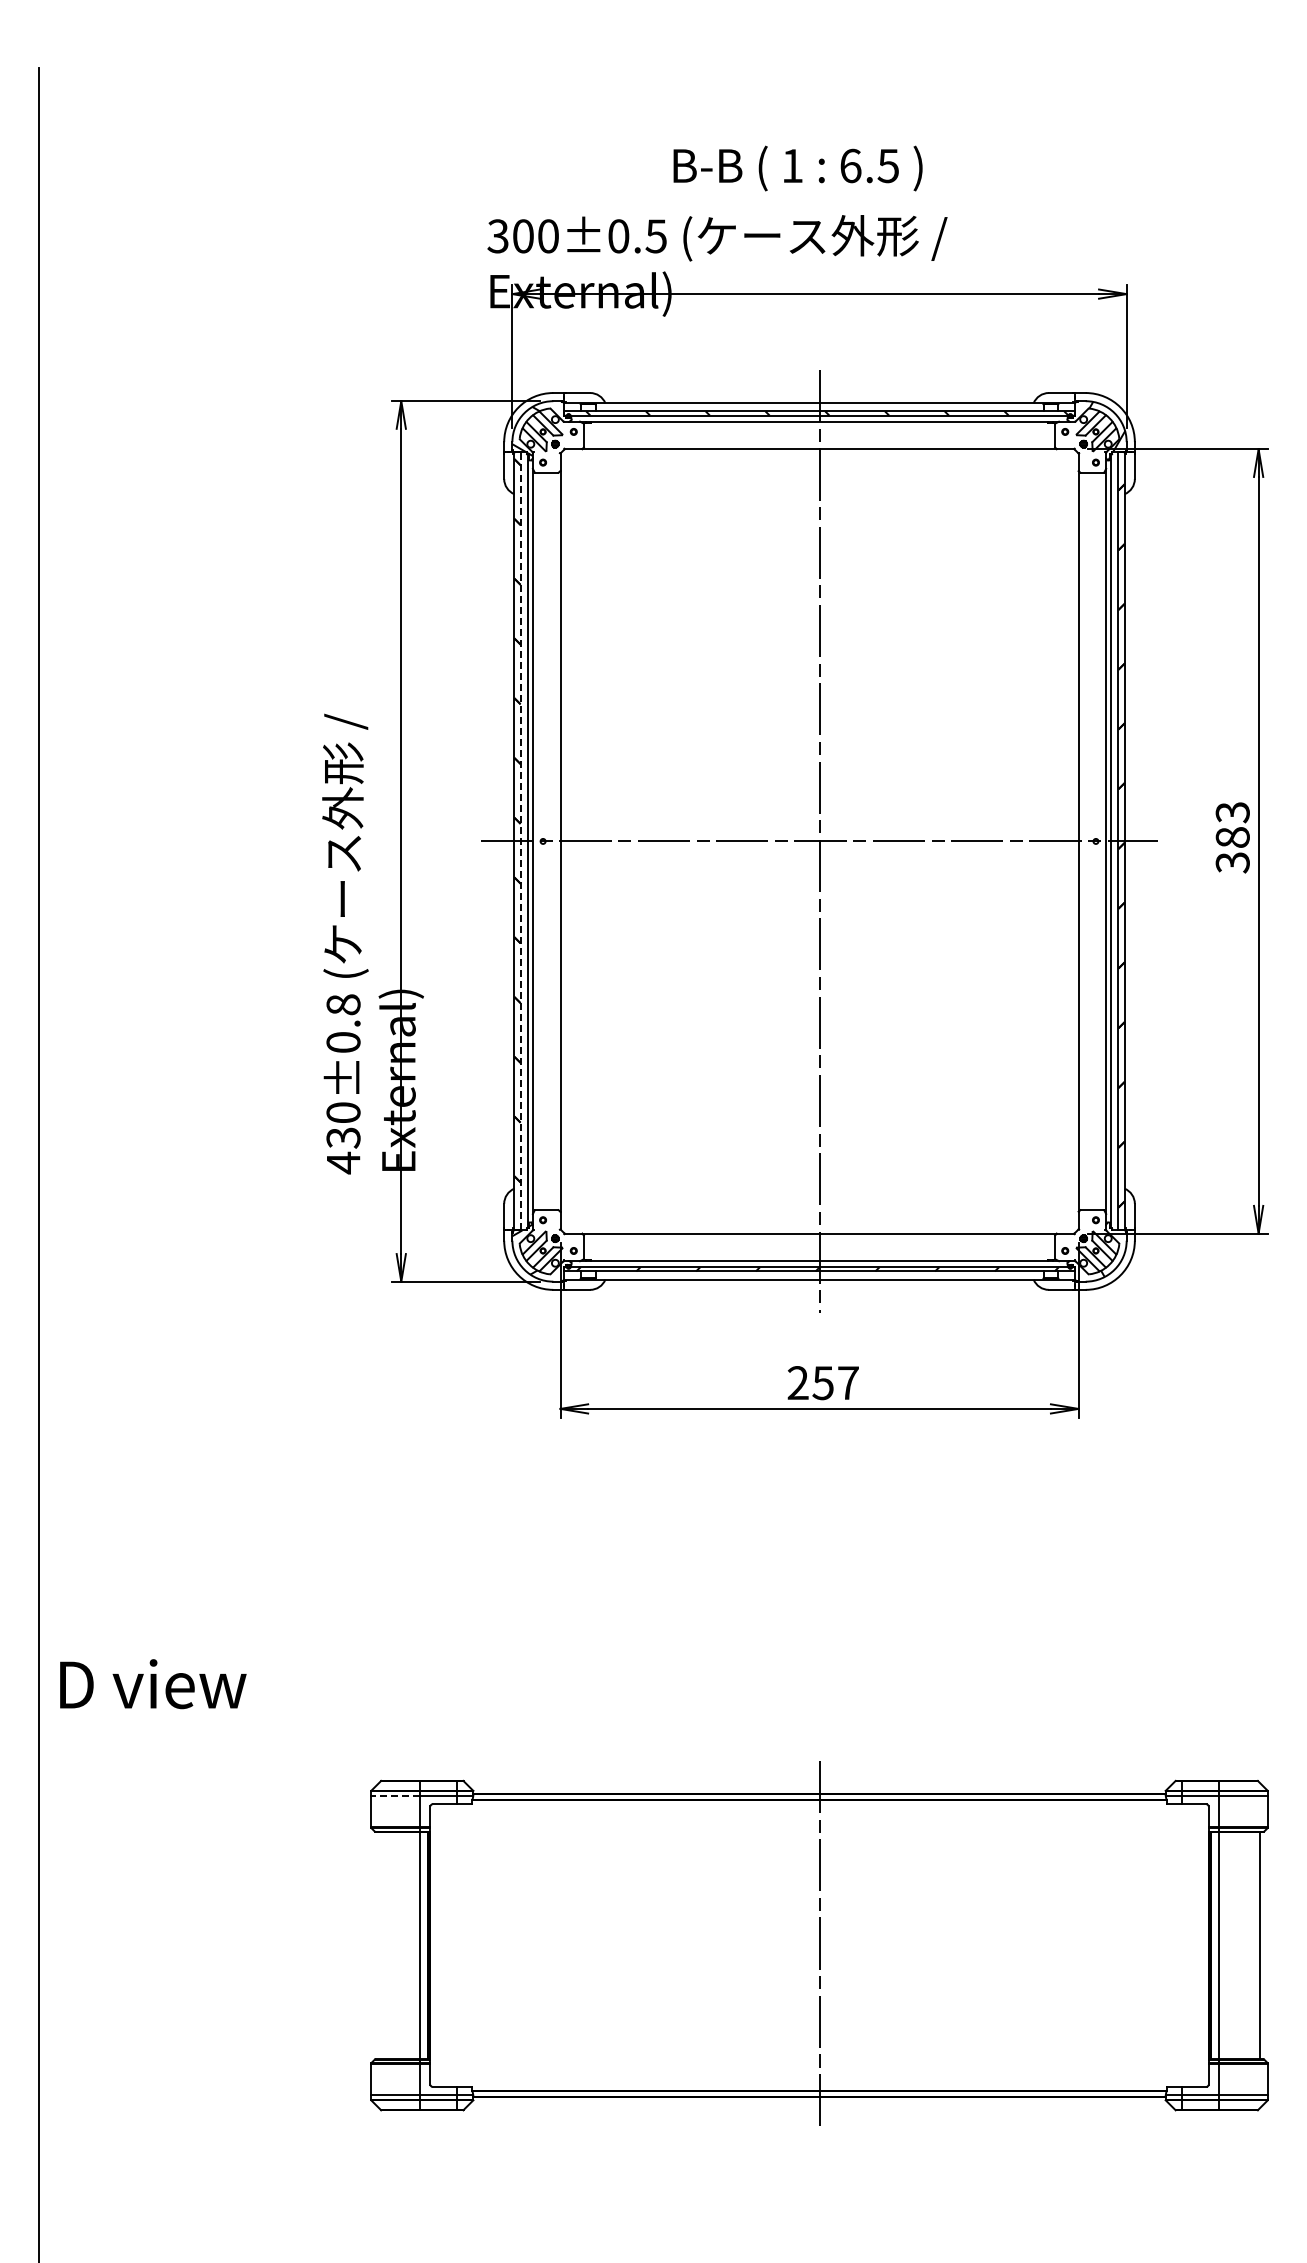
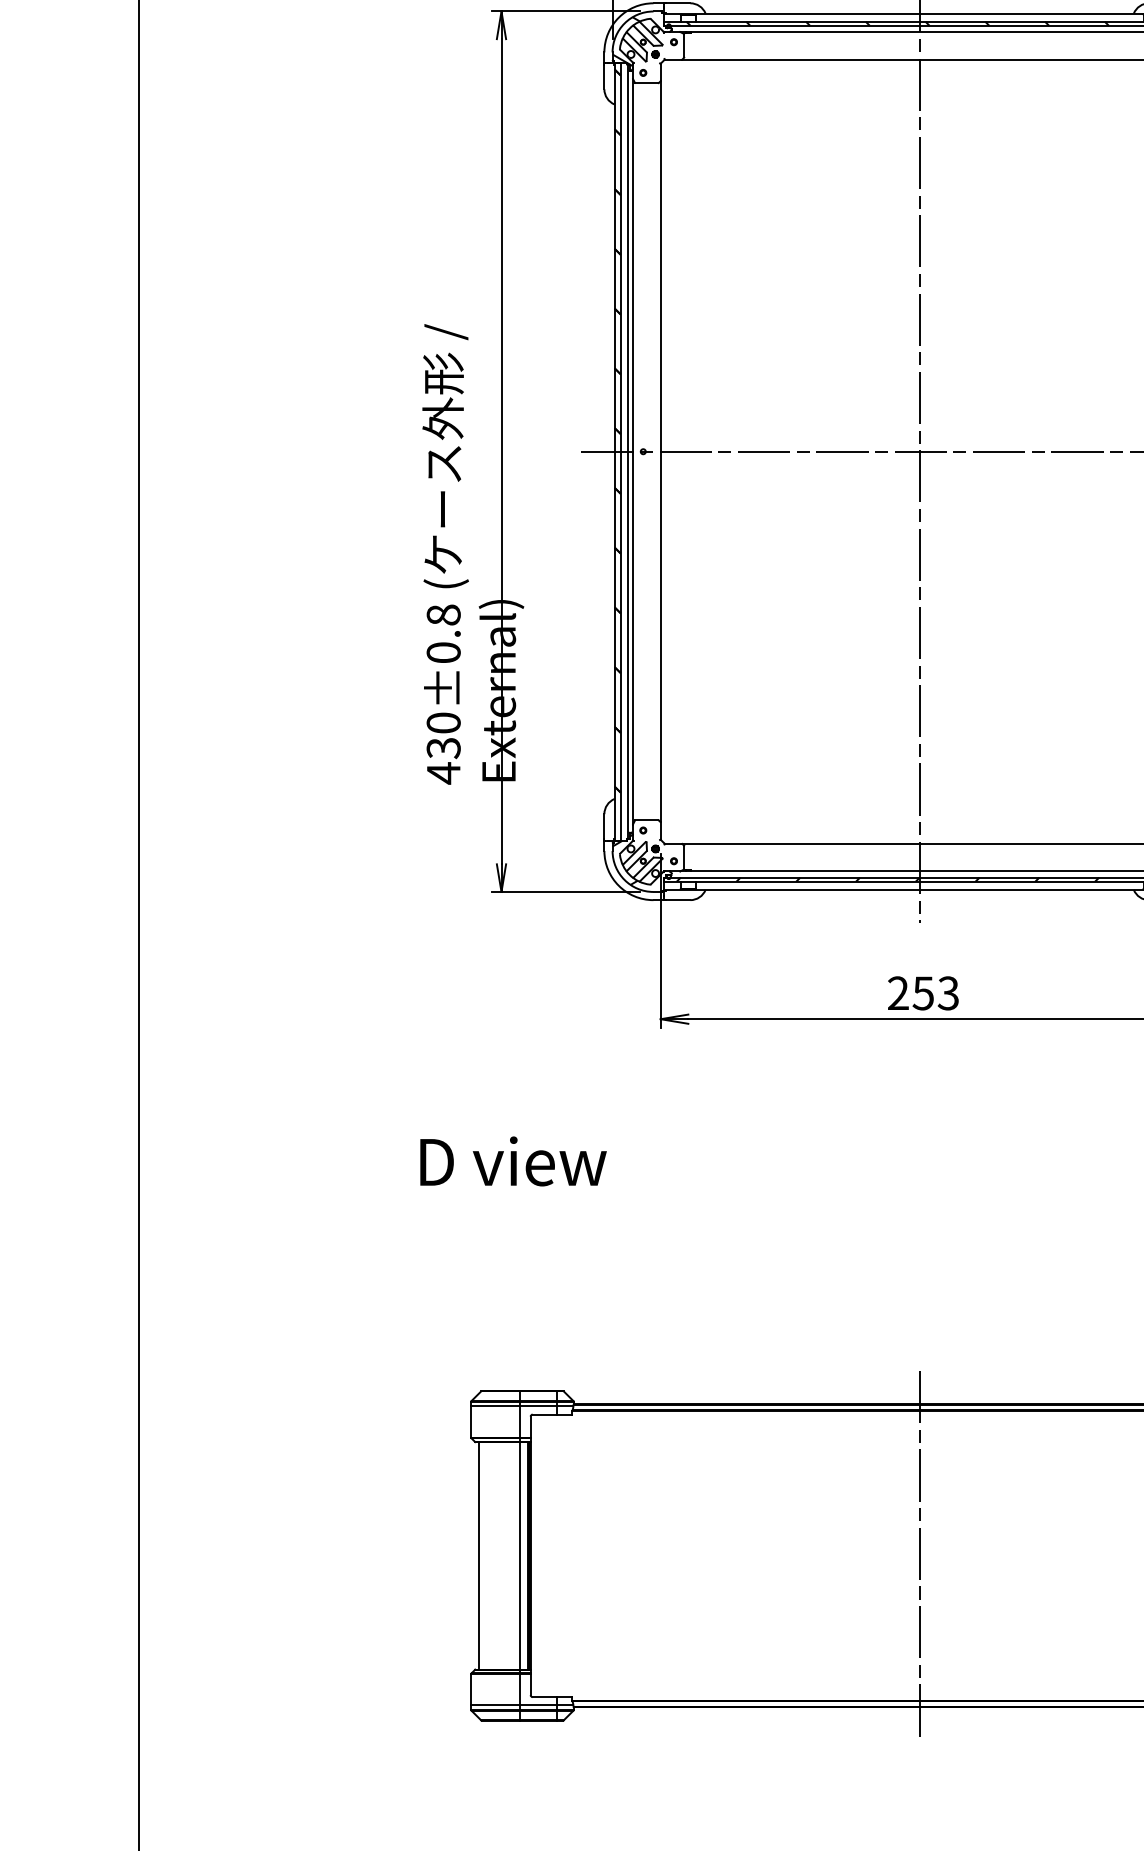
line: (520, 840) -> (620, 450), dashed -> solid
text: (847, 1383) -> (947, 993), 257 -> 253
text: (153, 1684) -> (513, 1161), moved
line: (395, 1796) -> (495, 1406), dashed -> solid
line: (379, 1945) -> (479, 1555), added

